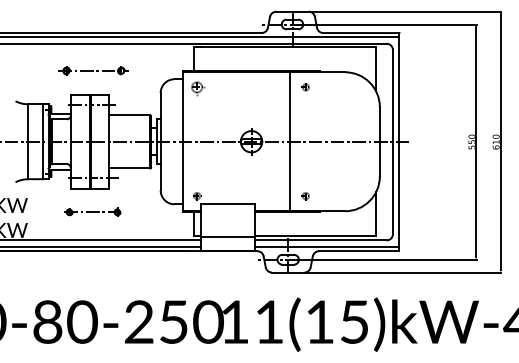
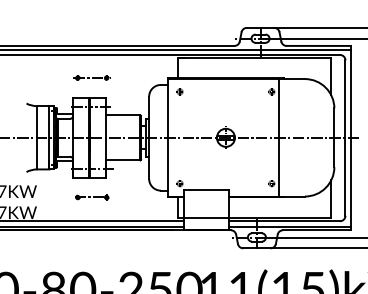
part: (92, 71) -> (91, 78), size x0.62
part: (197, 87) -> (180, 91), size x0.62
line: (290, 141) -> (279, 137), moved
part: (92, 212) -> (91, 197), size x0.71

